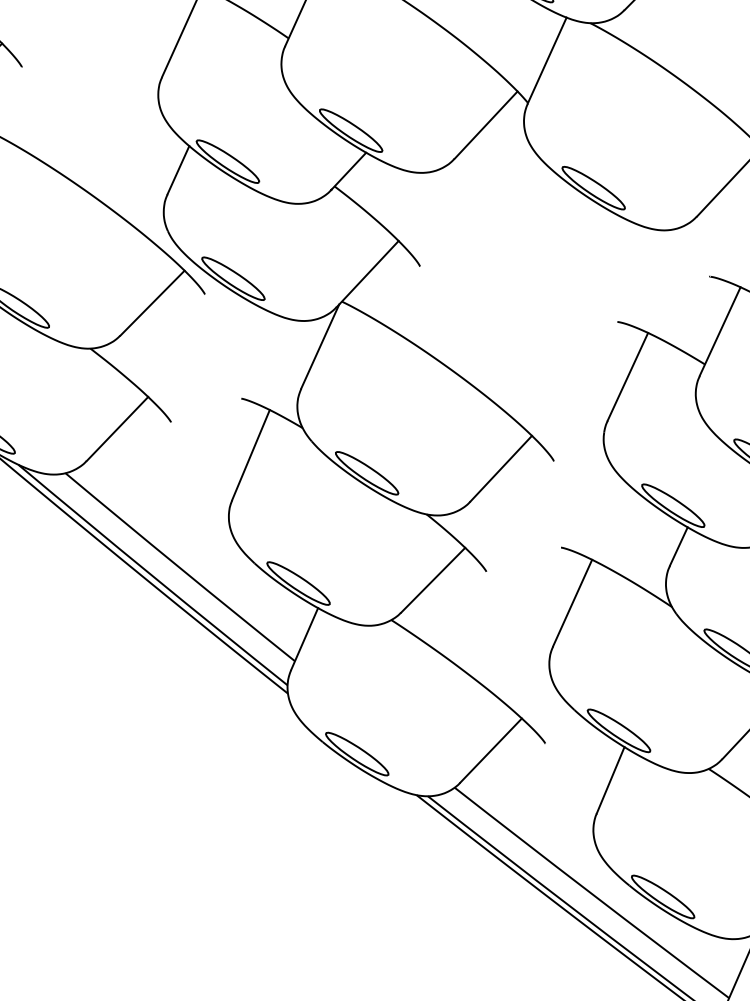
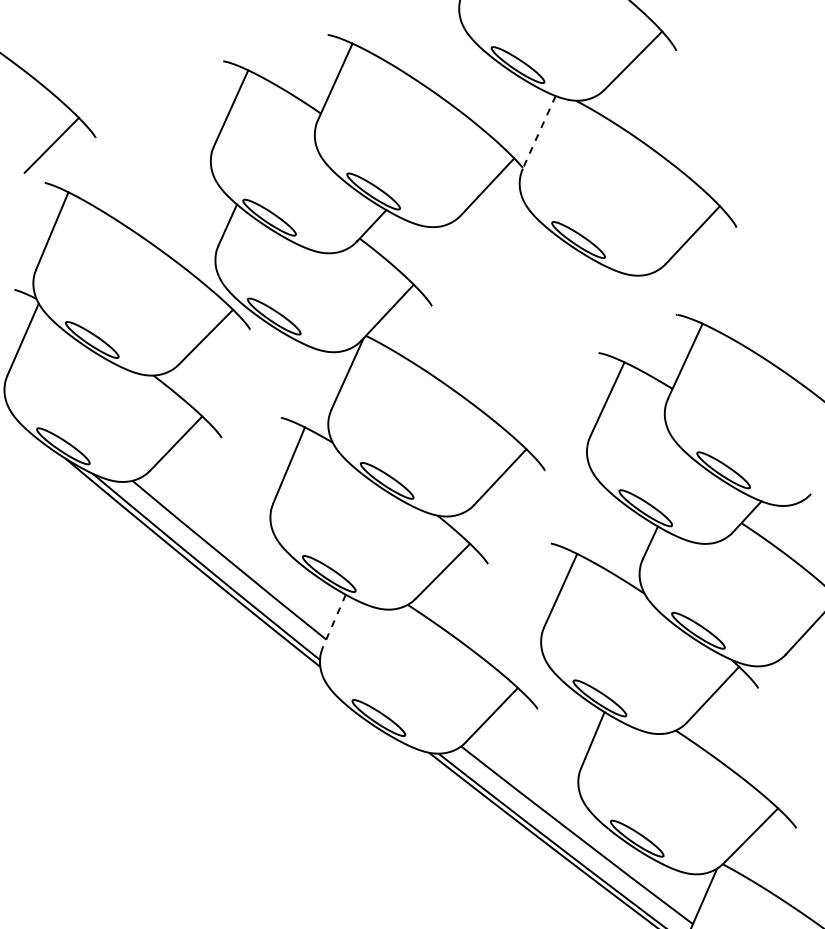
line: (547, 60) -> (539, 132), solid -> dashed
line: (304, 638) -> (334, 620), solid -> dashed

